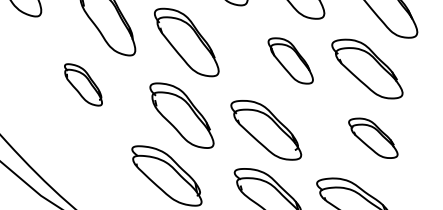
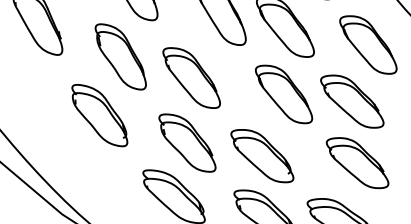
part: (291, 61) -> (284, 94), size x1.43
part: (83, 84) -> (99, 115), size x1.67
part: (373, 138) -> (357, 163), size x1.43

